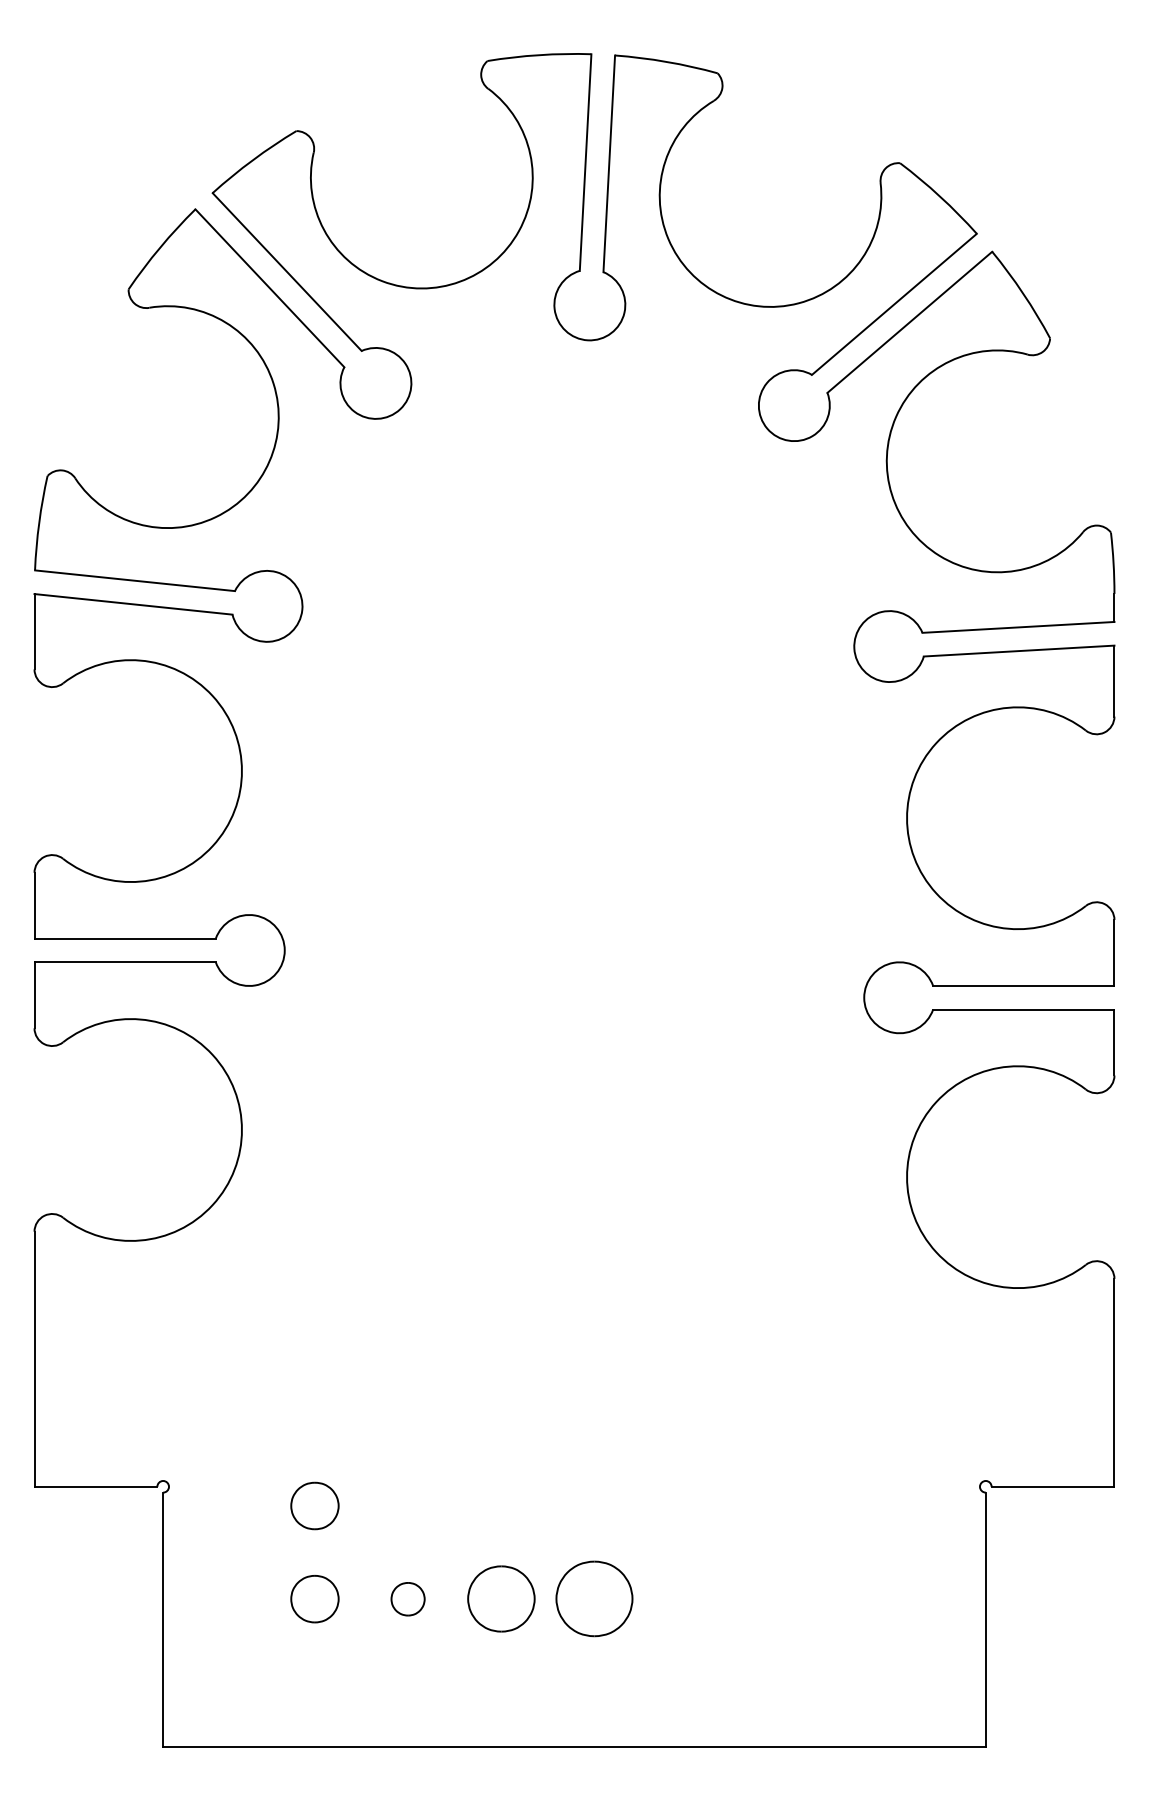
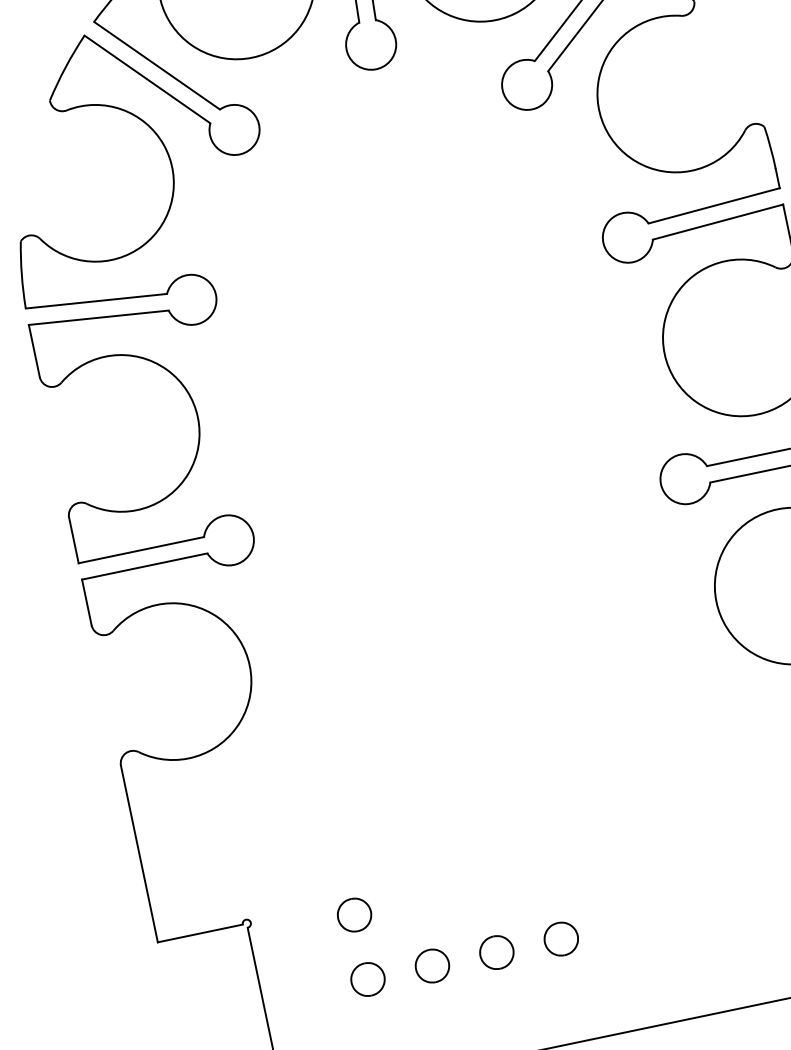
part: (407, 1599) -> (432, 966), size x1.43
part: (500, 1599) -> (496, 952), size x0.71
part: (594, 1599) -> (561, 939), size x0.62

